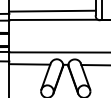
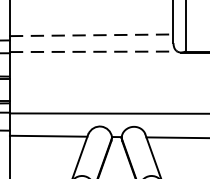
line: (53, 11) -> (93, 35), solid -> dashed
line: (54, 19) -> (95, 51), solid -> dashed

